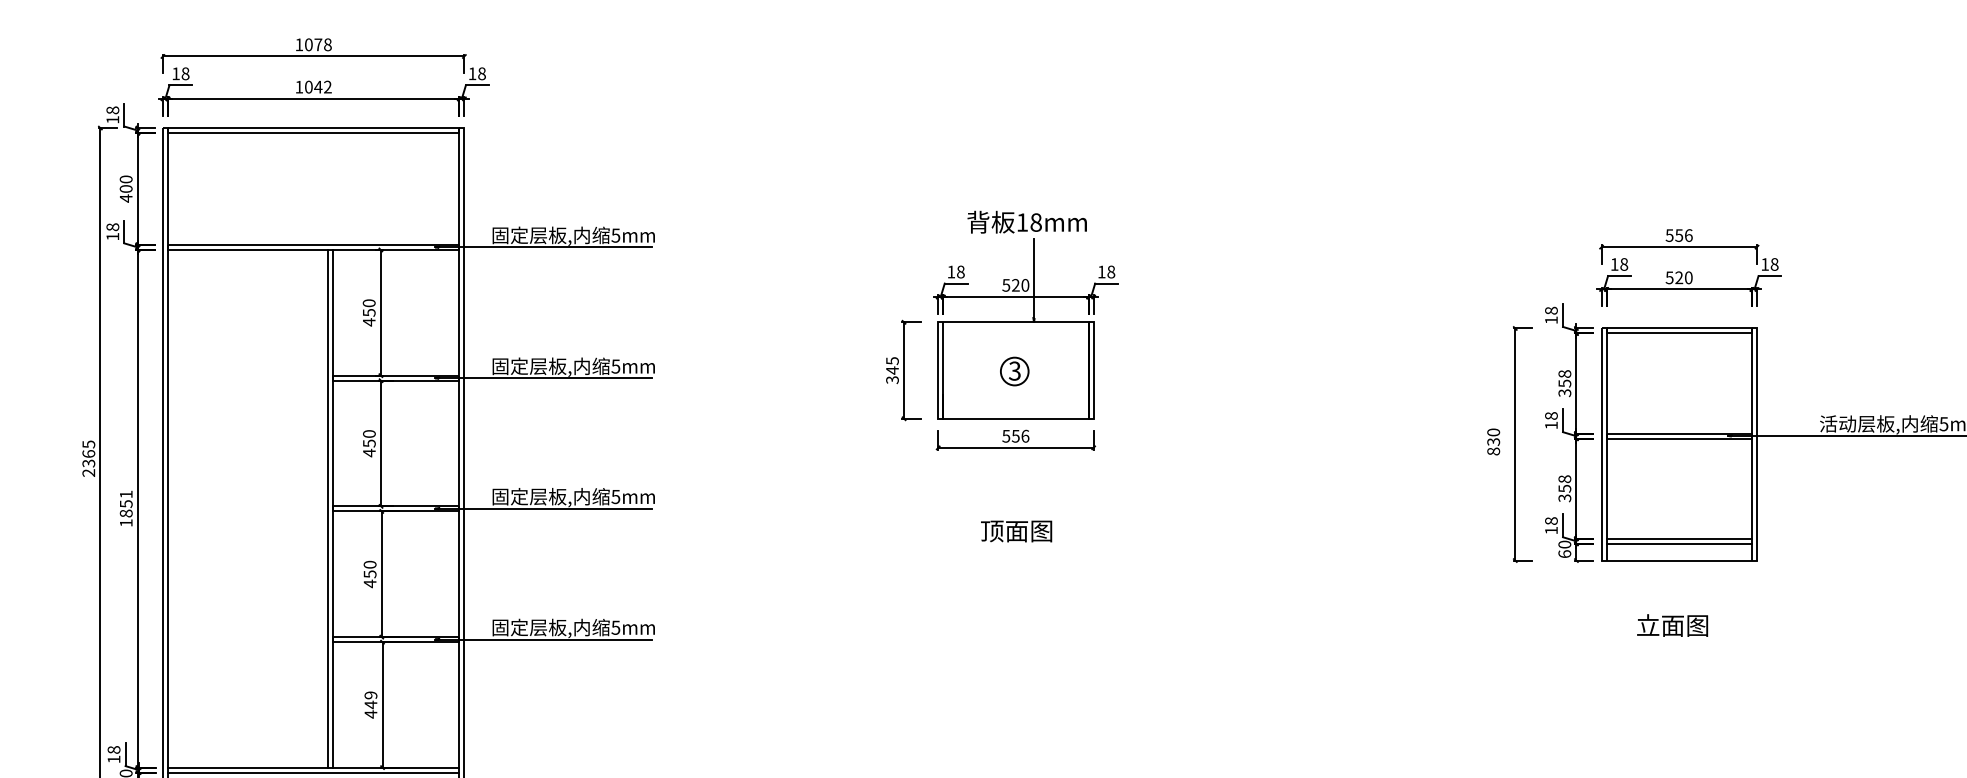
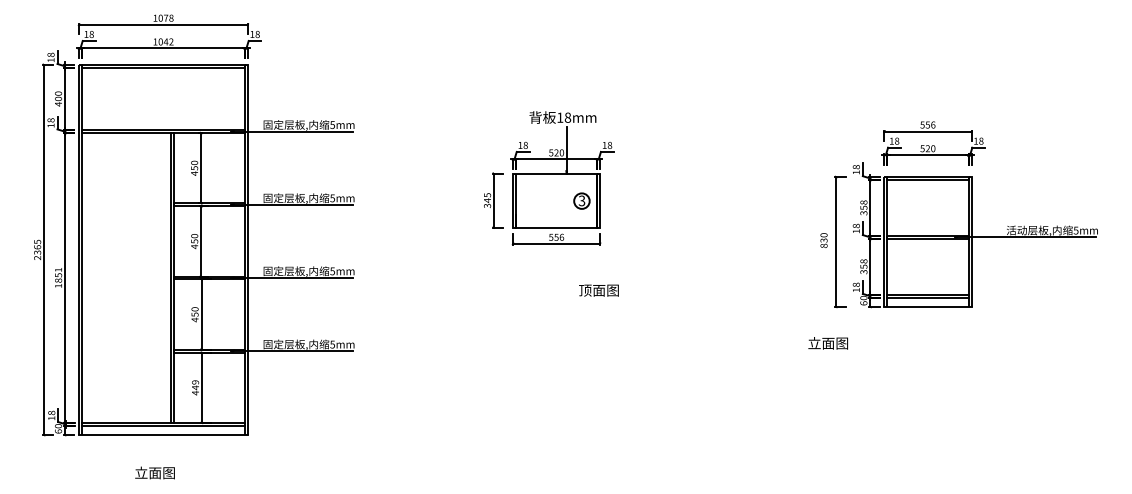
part: (1013, 370) -> (581, 200), moved
text: (1015, 531) -> (598, 290), moved
text: (1671, 625) -> (827, 343), moved

